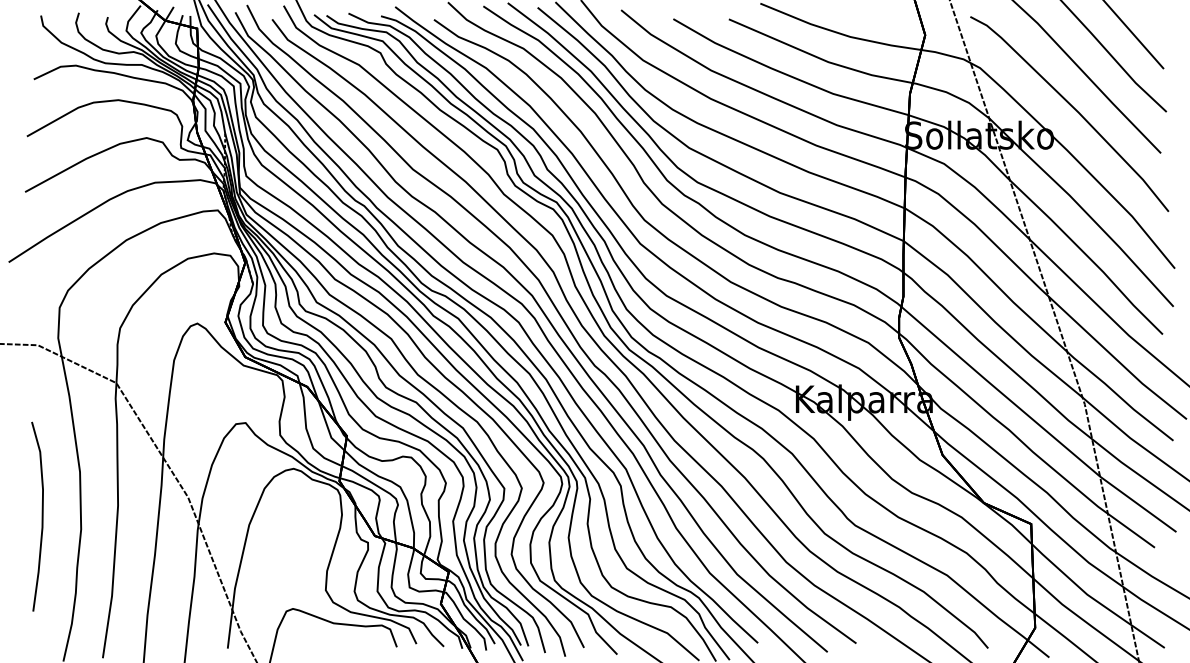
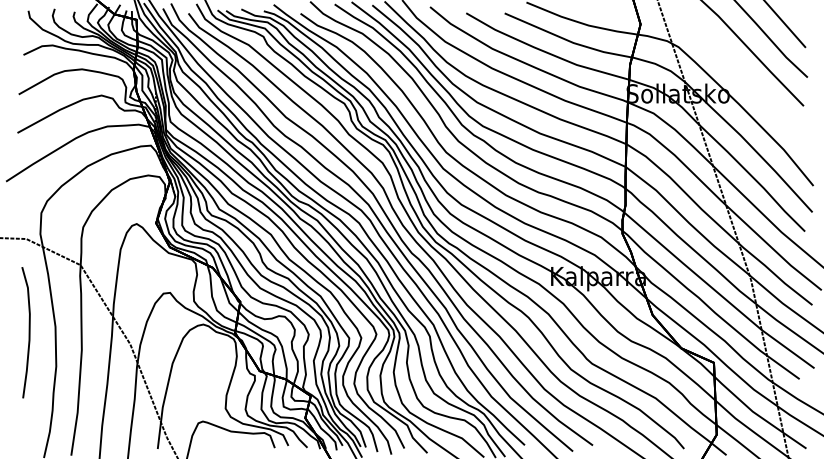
curve: (1072, 109) -> (742, 75), removed
curve: (41, 516) -> (28, 332), moved

